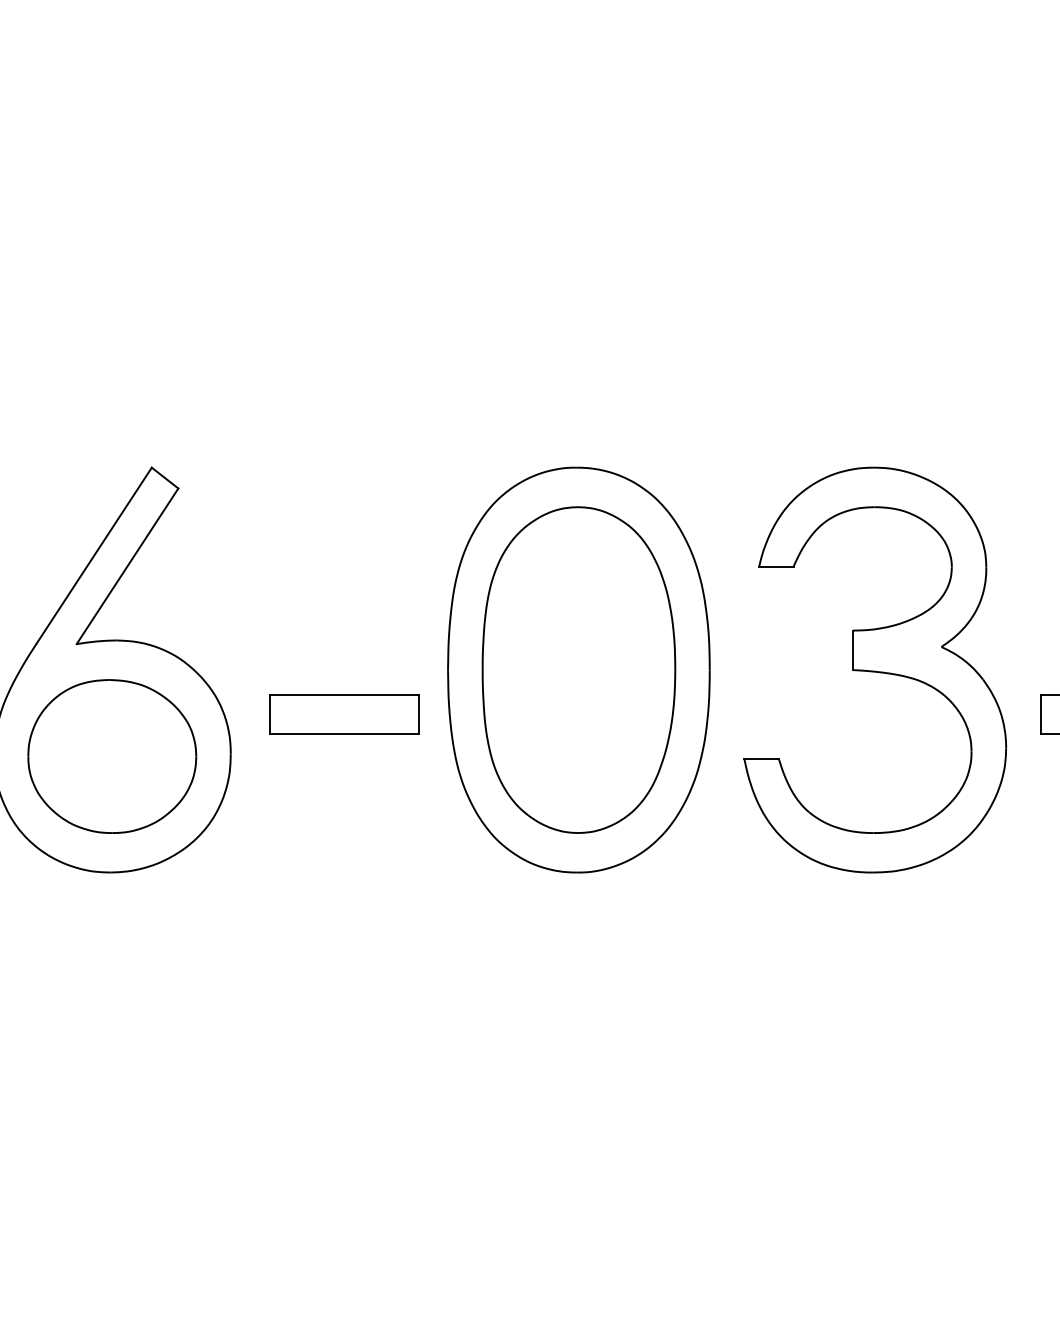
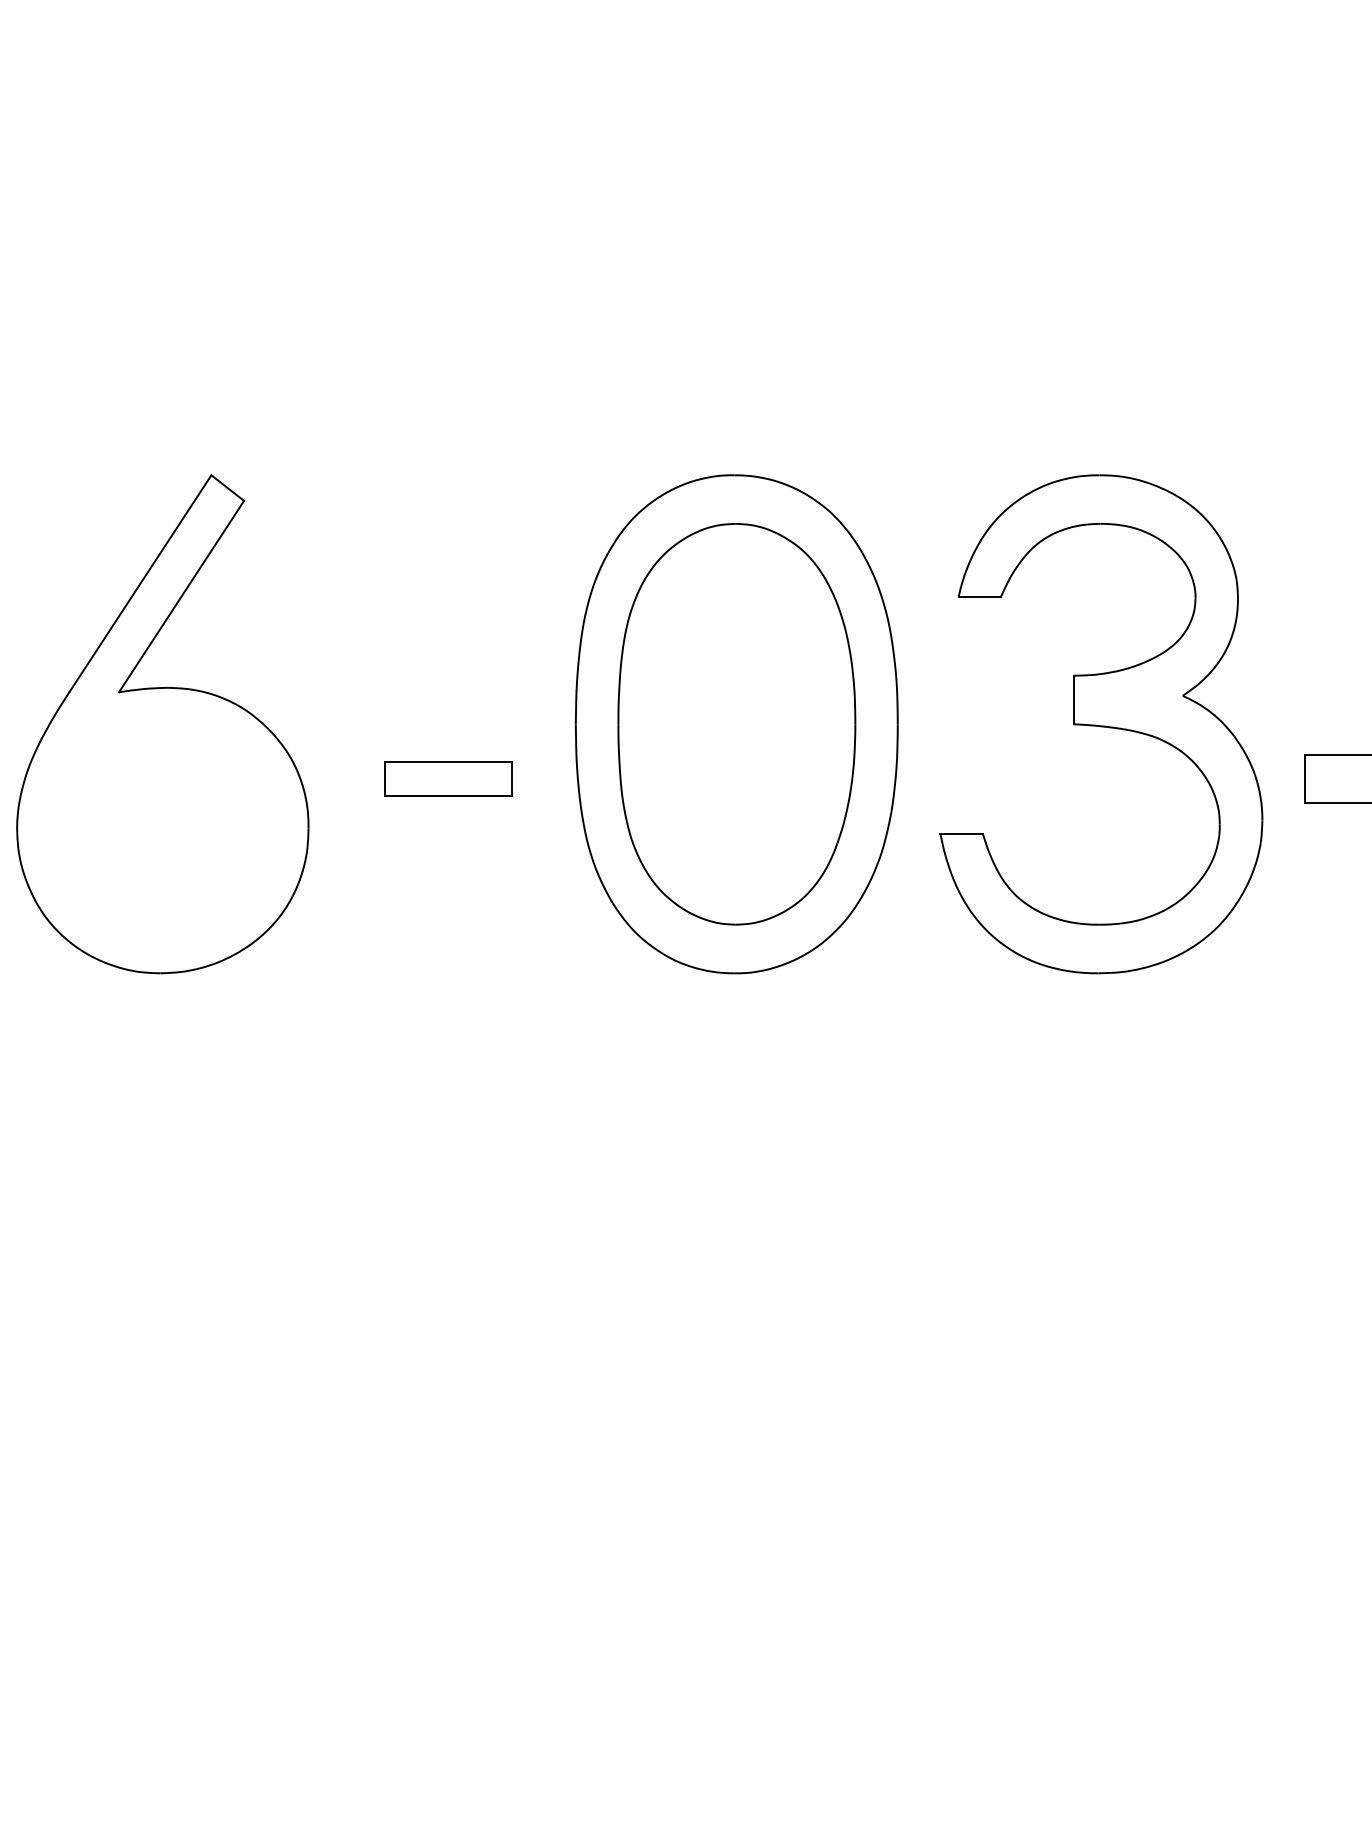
part: (344, 714) -> (448, 778), size x0.7
part: (112, 756) -> (162, 830), removed

